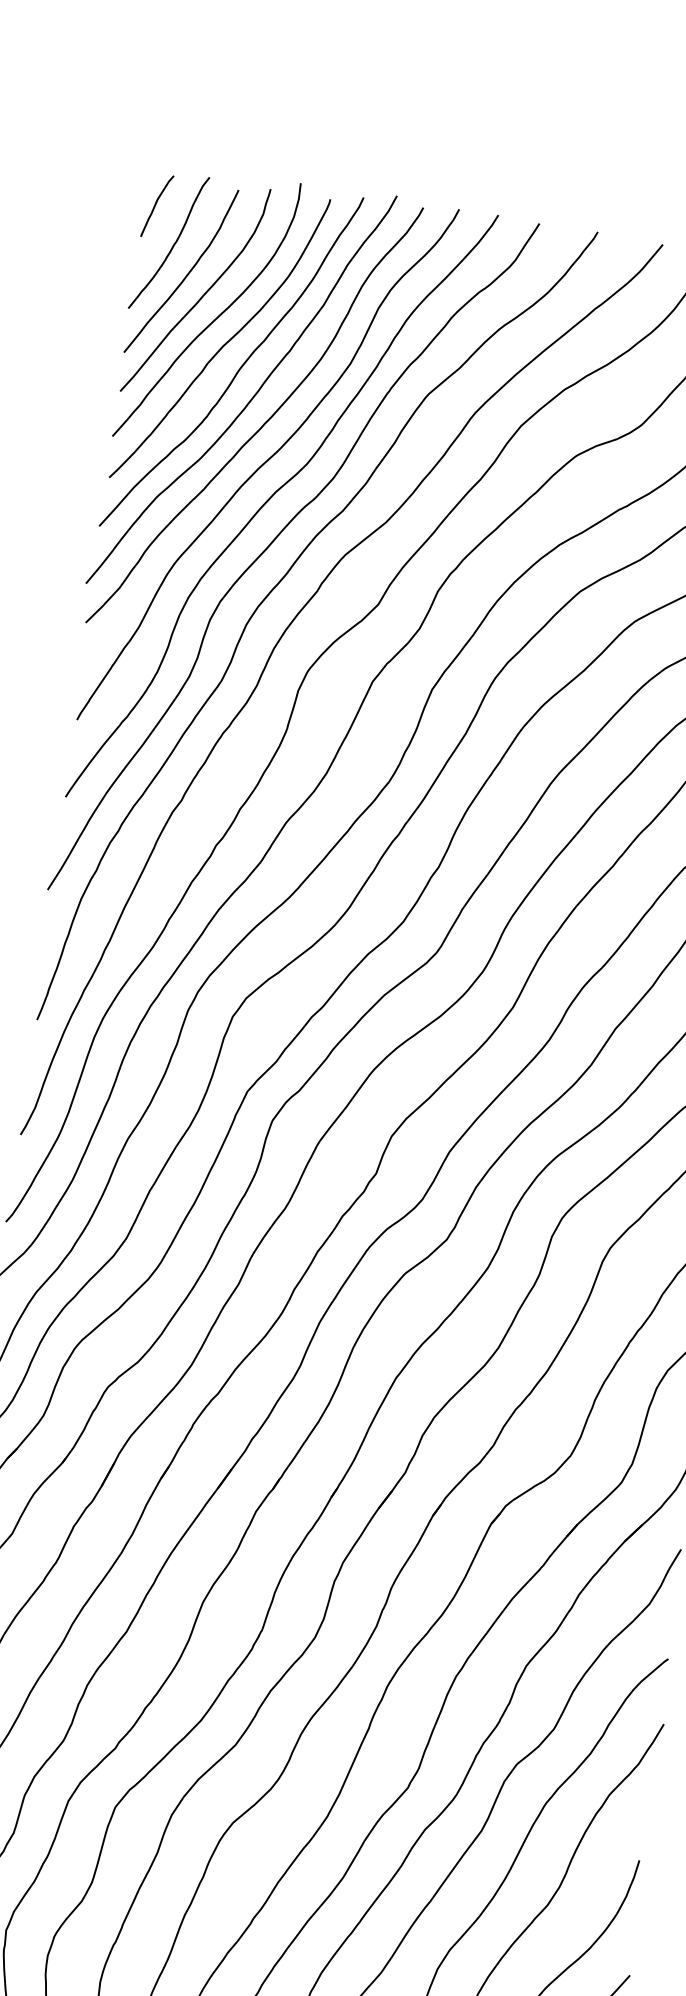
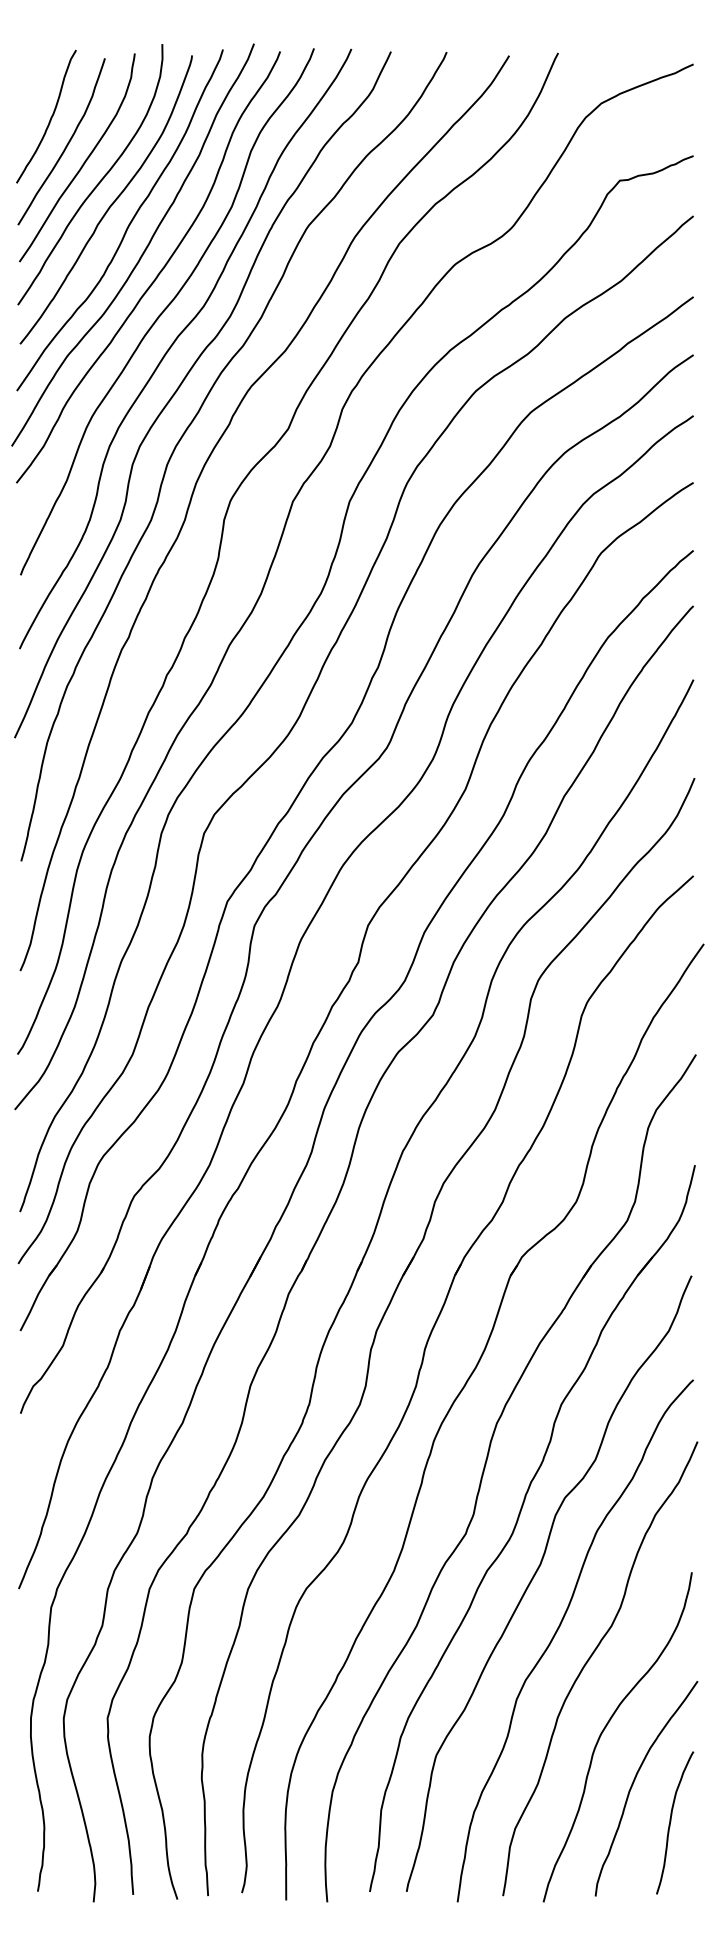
curve: (155, 205) -> (29, 83), removed

